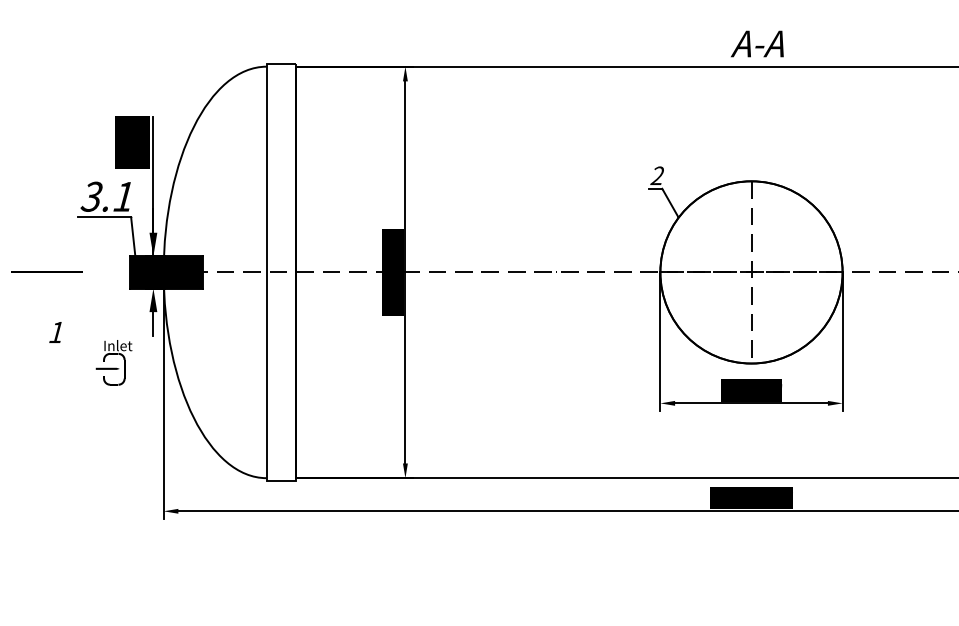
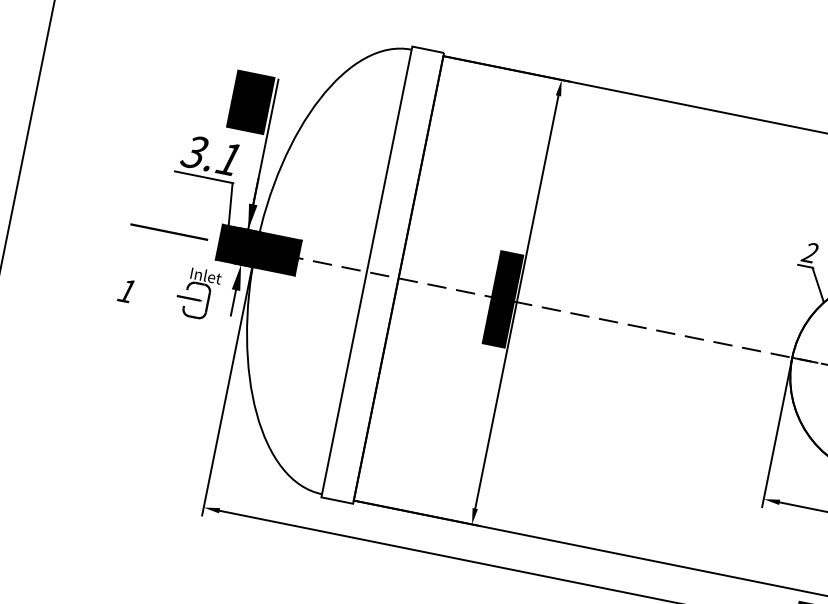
line: (46, 271) -> (169, 231), moved
text: (113, 362) -> (197, 292), moved

